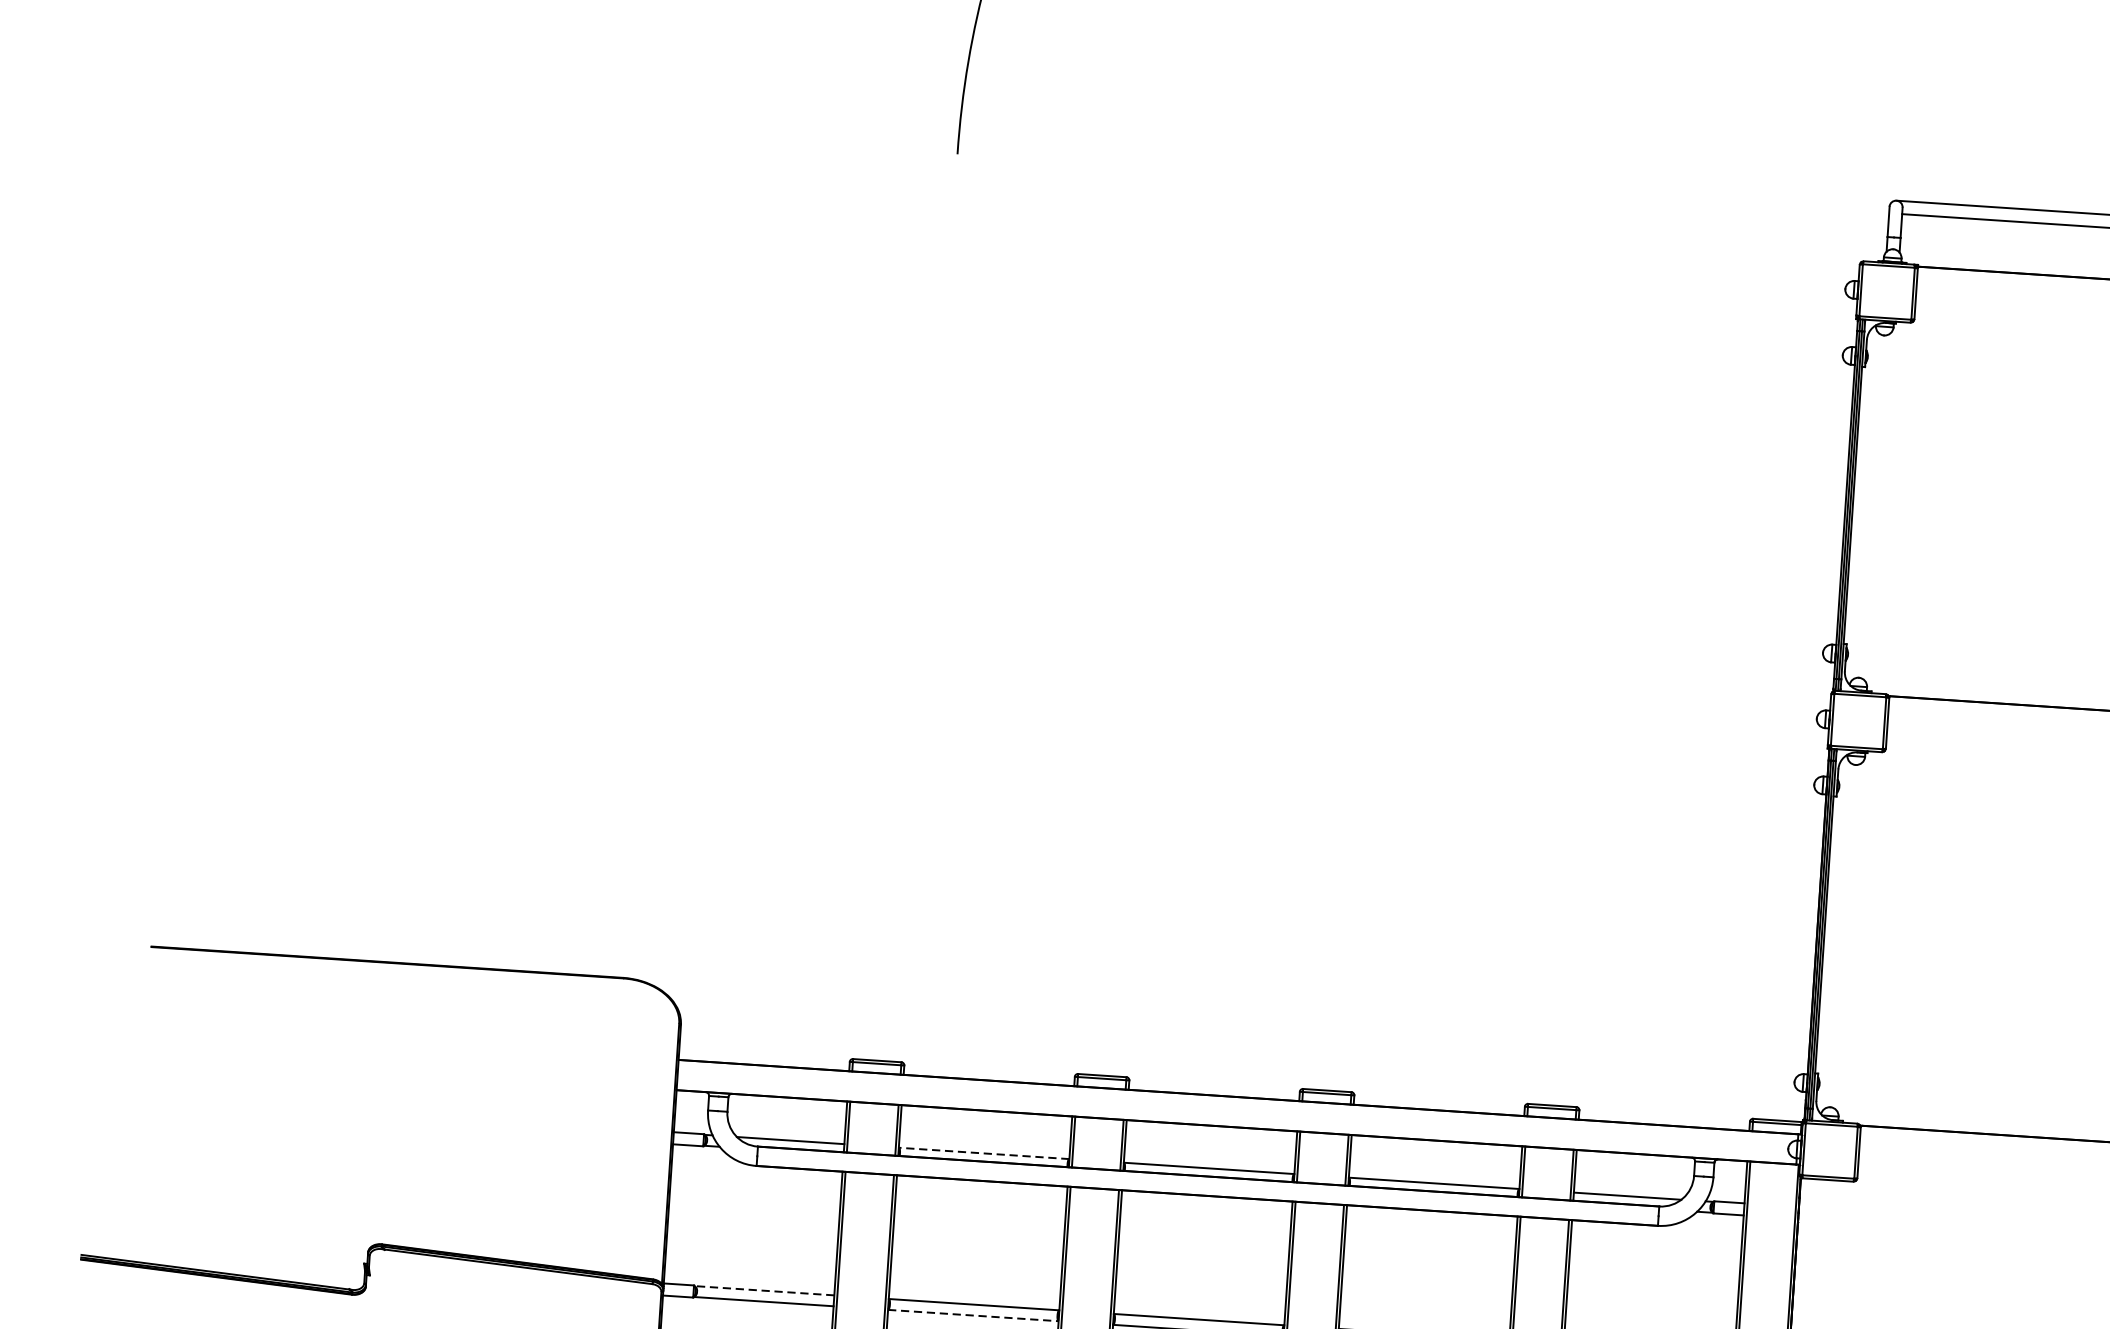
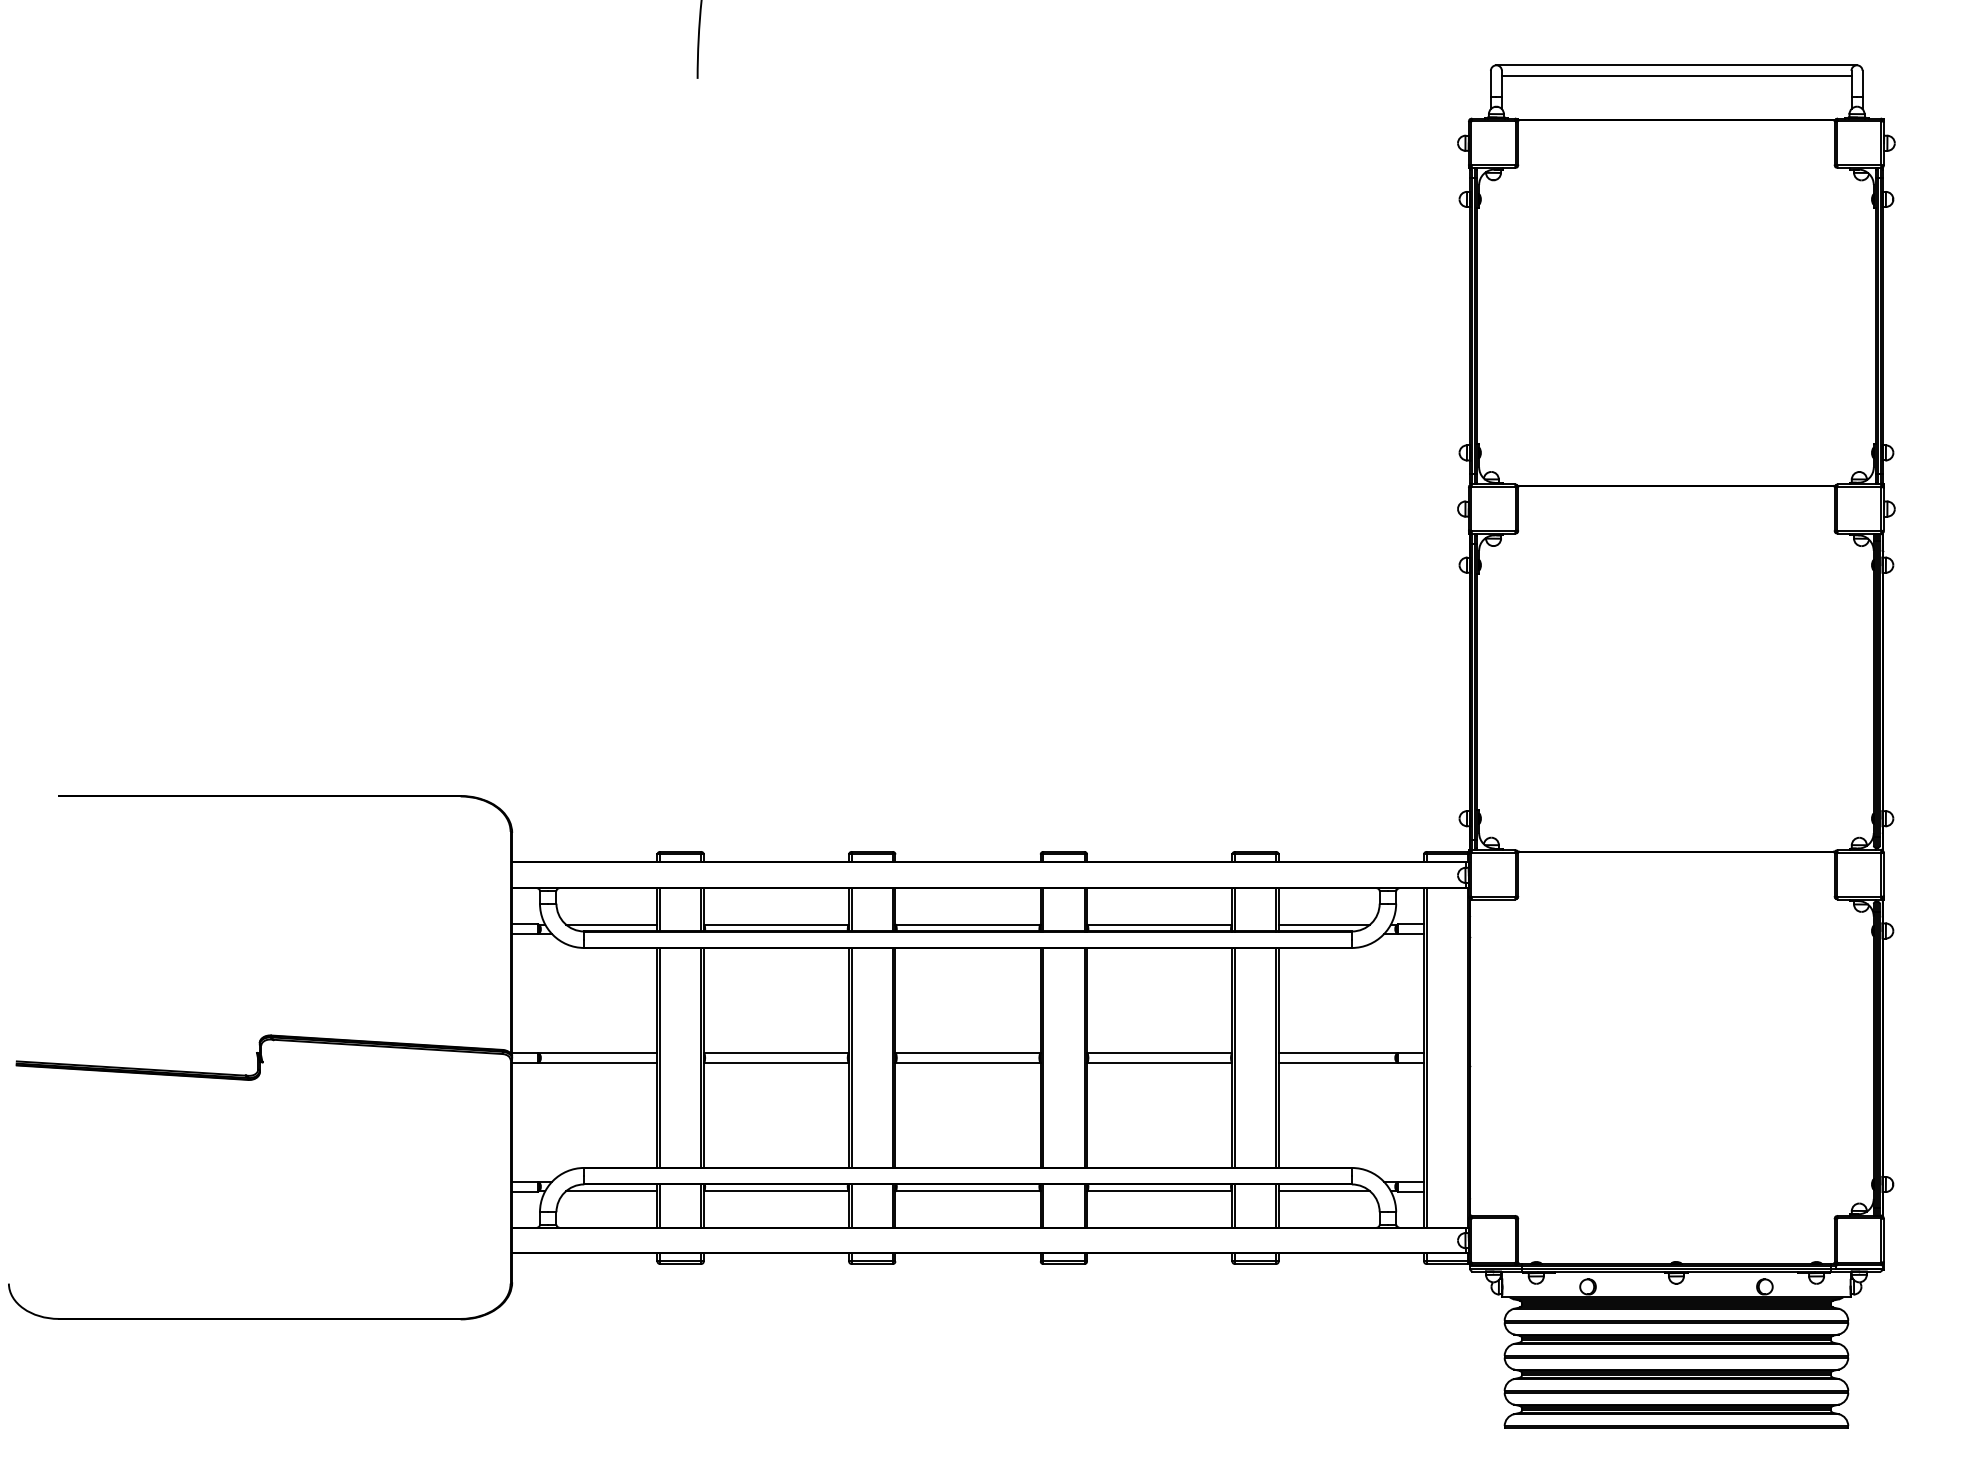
line: (984, 1153) -> (776, 924), dashed -> solid
line: (763, 1290) -> (597, 1053), dashed -> solid
line: (973, 1315) -> (776, 1062), dashed -> solid

